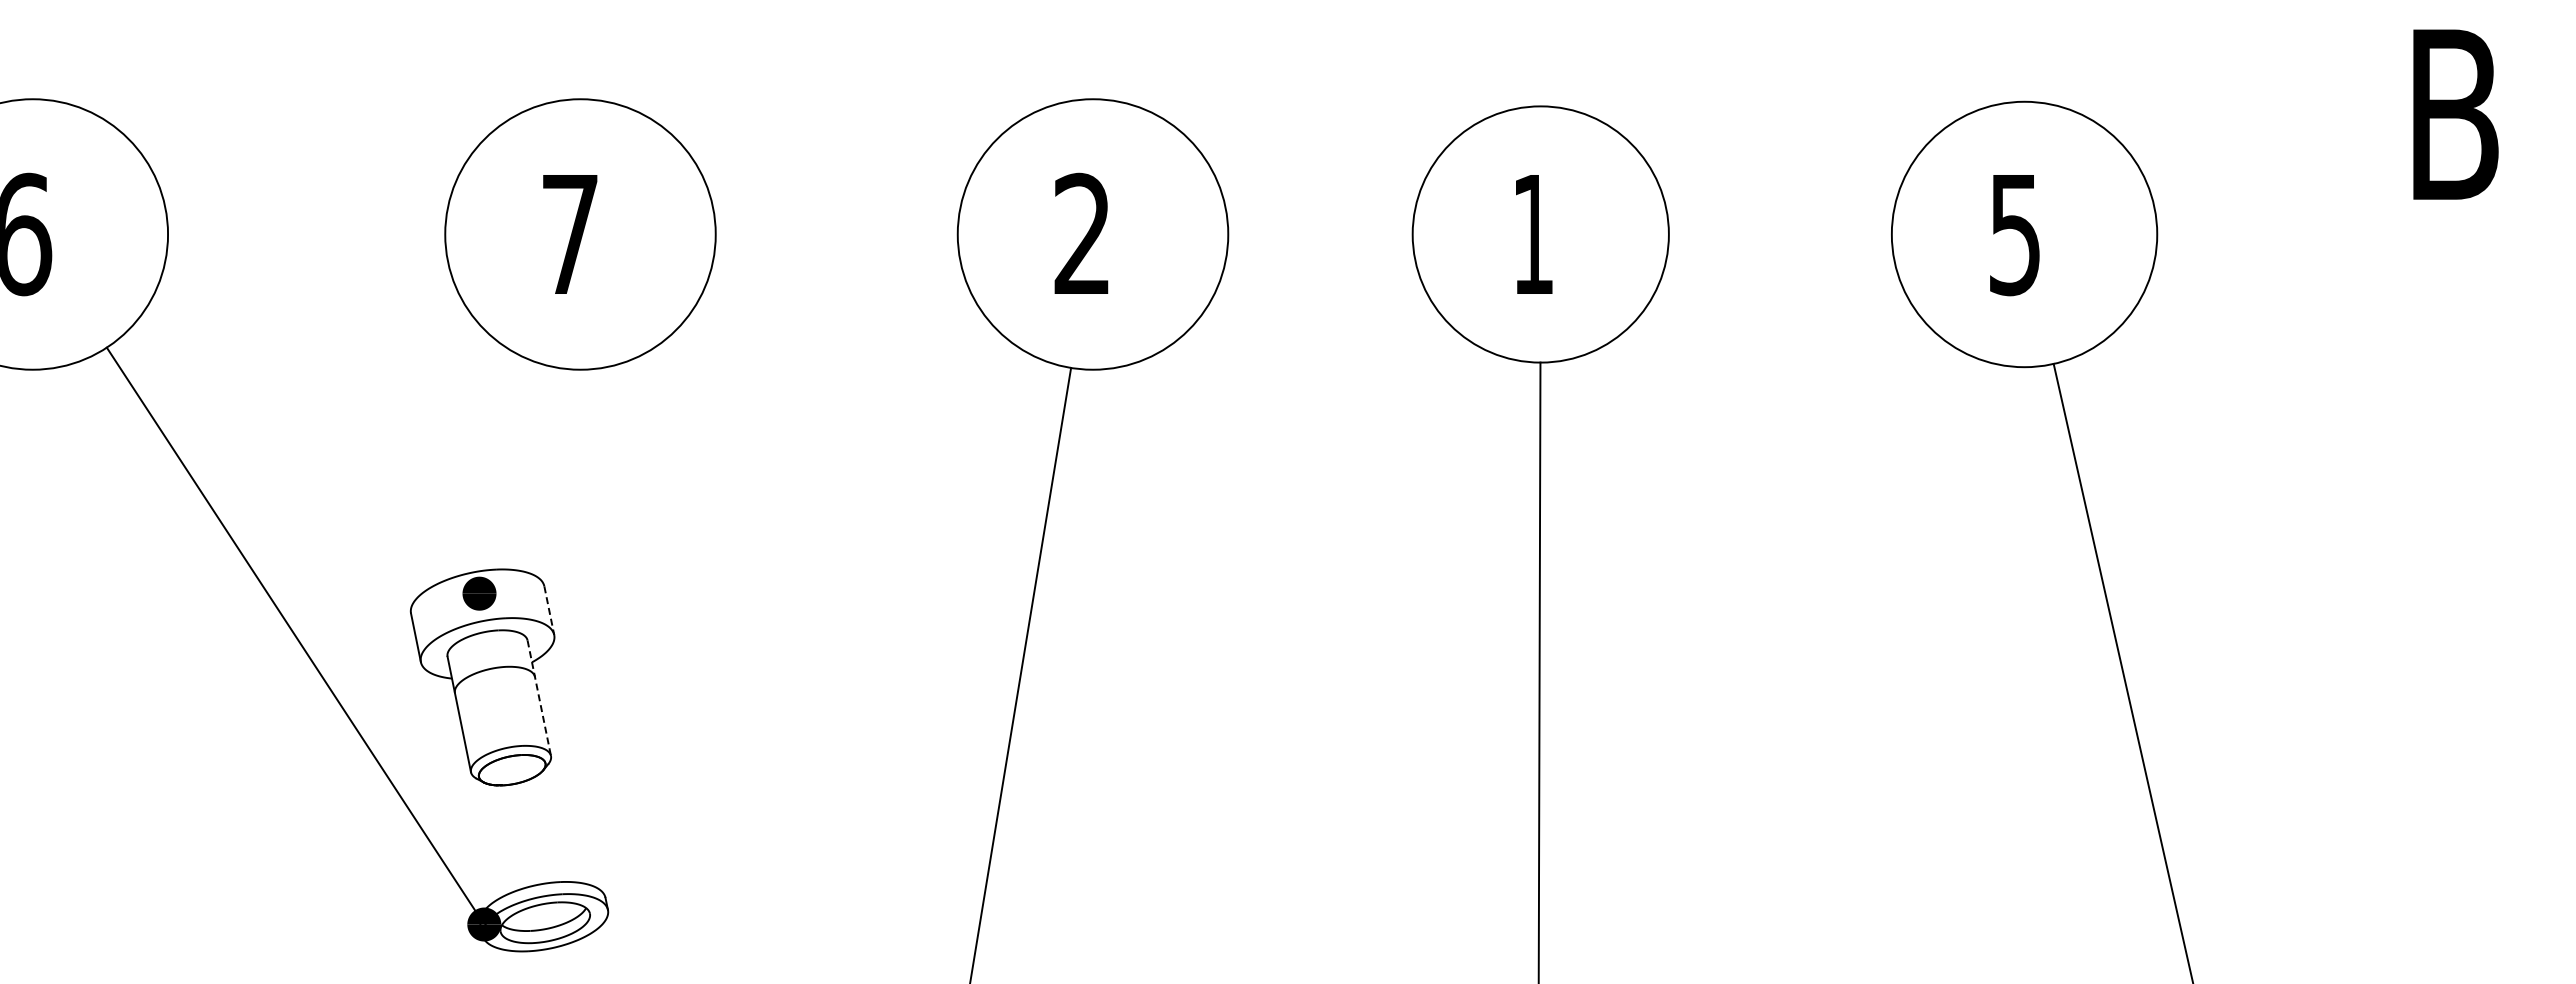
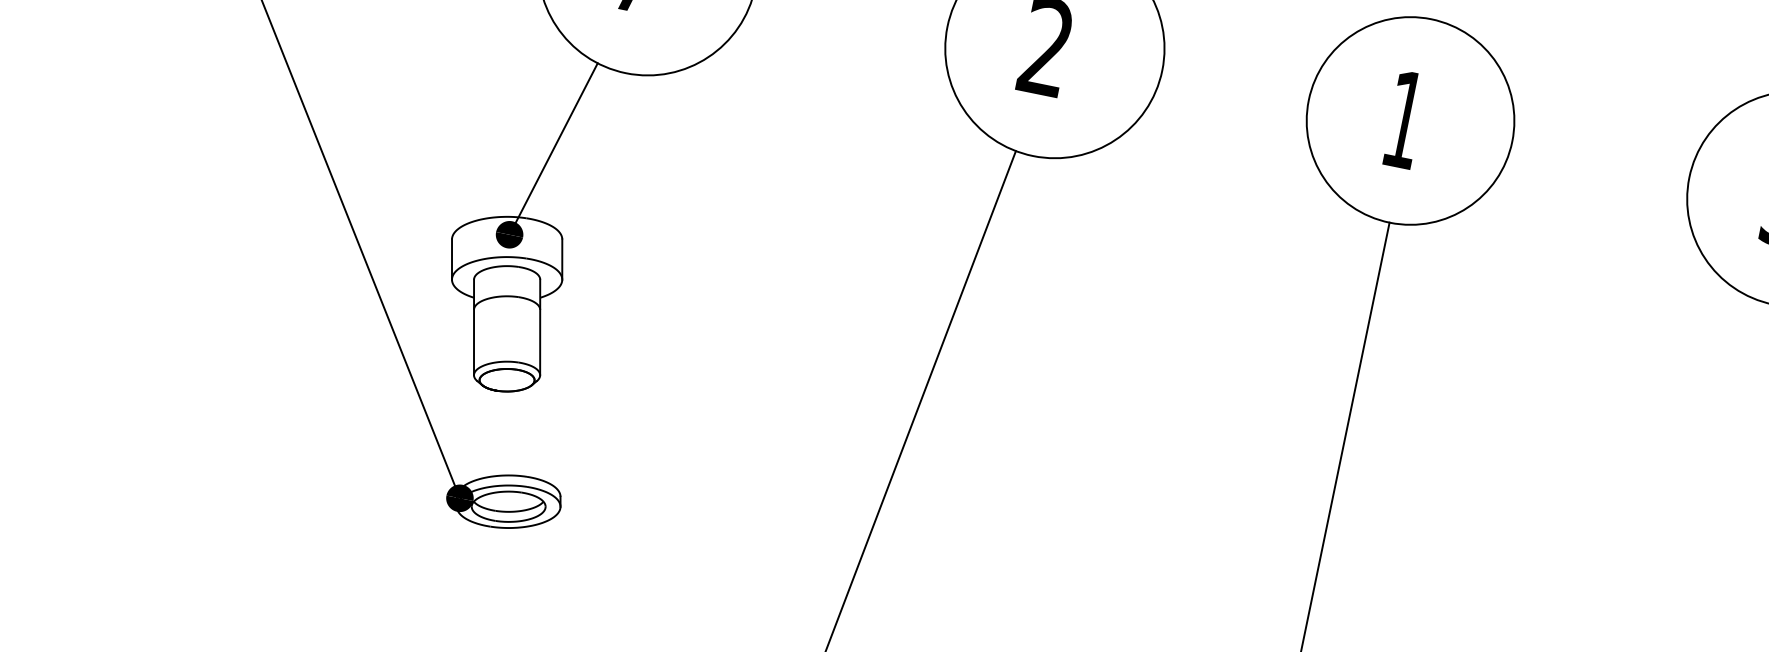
line: (513, 470) -> (556, 142), added
line: (549, 610) -> (562, 259), dashed -> solid
line: (539, 698) -> (540, 327), dashed -> solid

